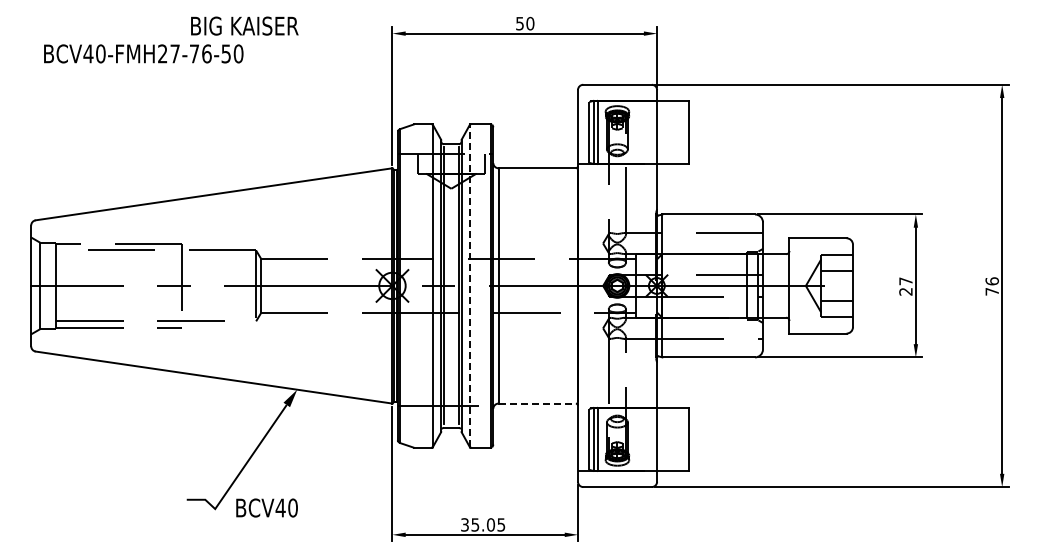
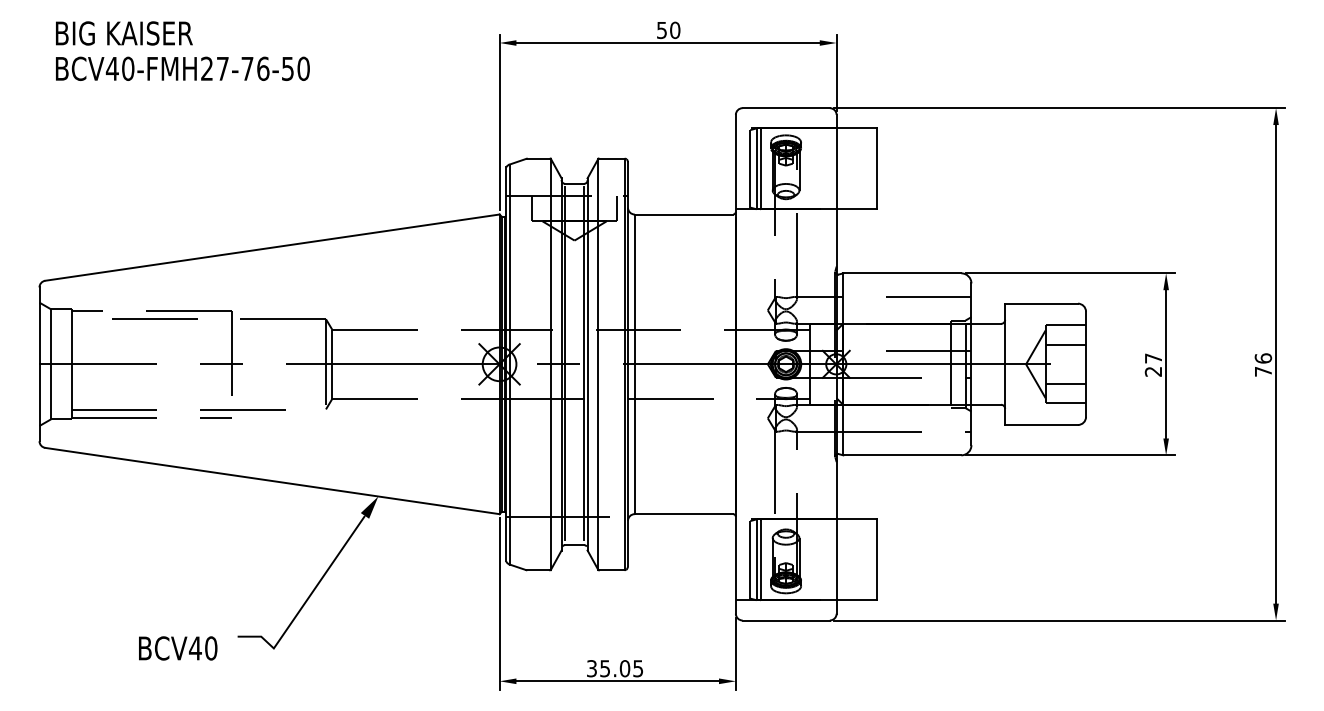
text: (244, 25) -> (123, 32), moved
line: (470, 285) -> (598, 363), dashed -> solid
line: (537, 403) -> (684, 514), dashed -> solid
text: (266, 507) -> (177, 647), moved

